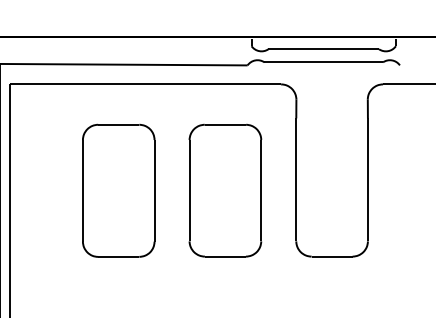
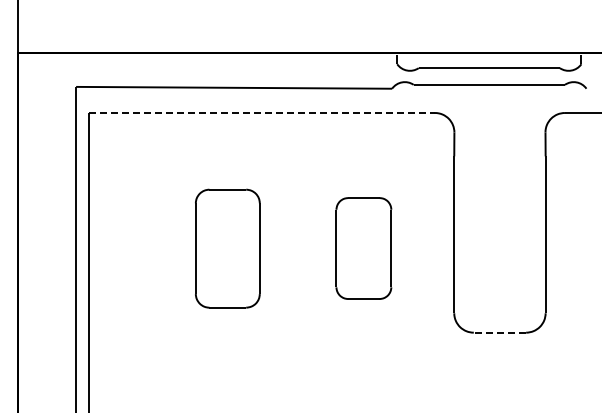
line: (145, 84) -> (261, 113), solid -> dashed
part: (118, 190) -> (227, 248), size x0.7
part: (225, 190) -> (363, 248), size x0.6
line: (331, 256) -> (499, 332), solid -> dashed

